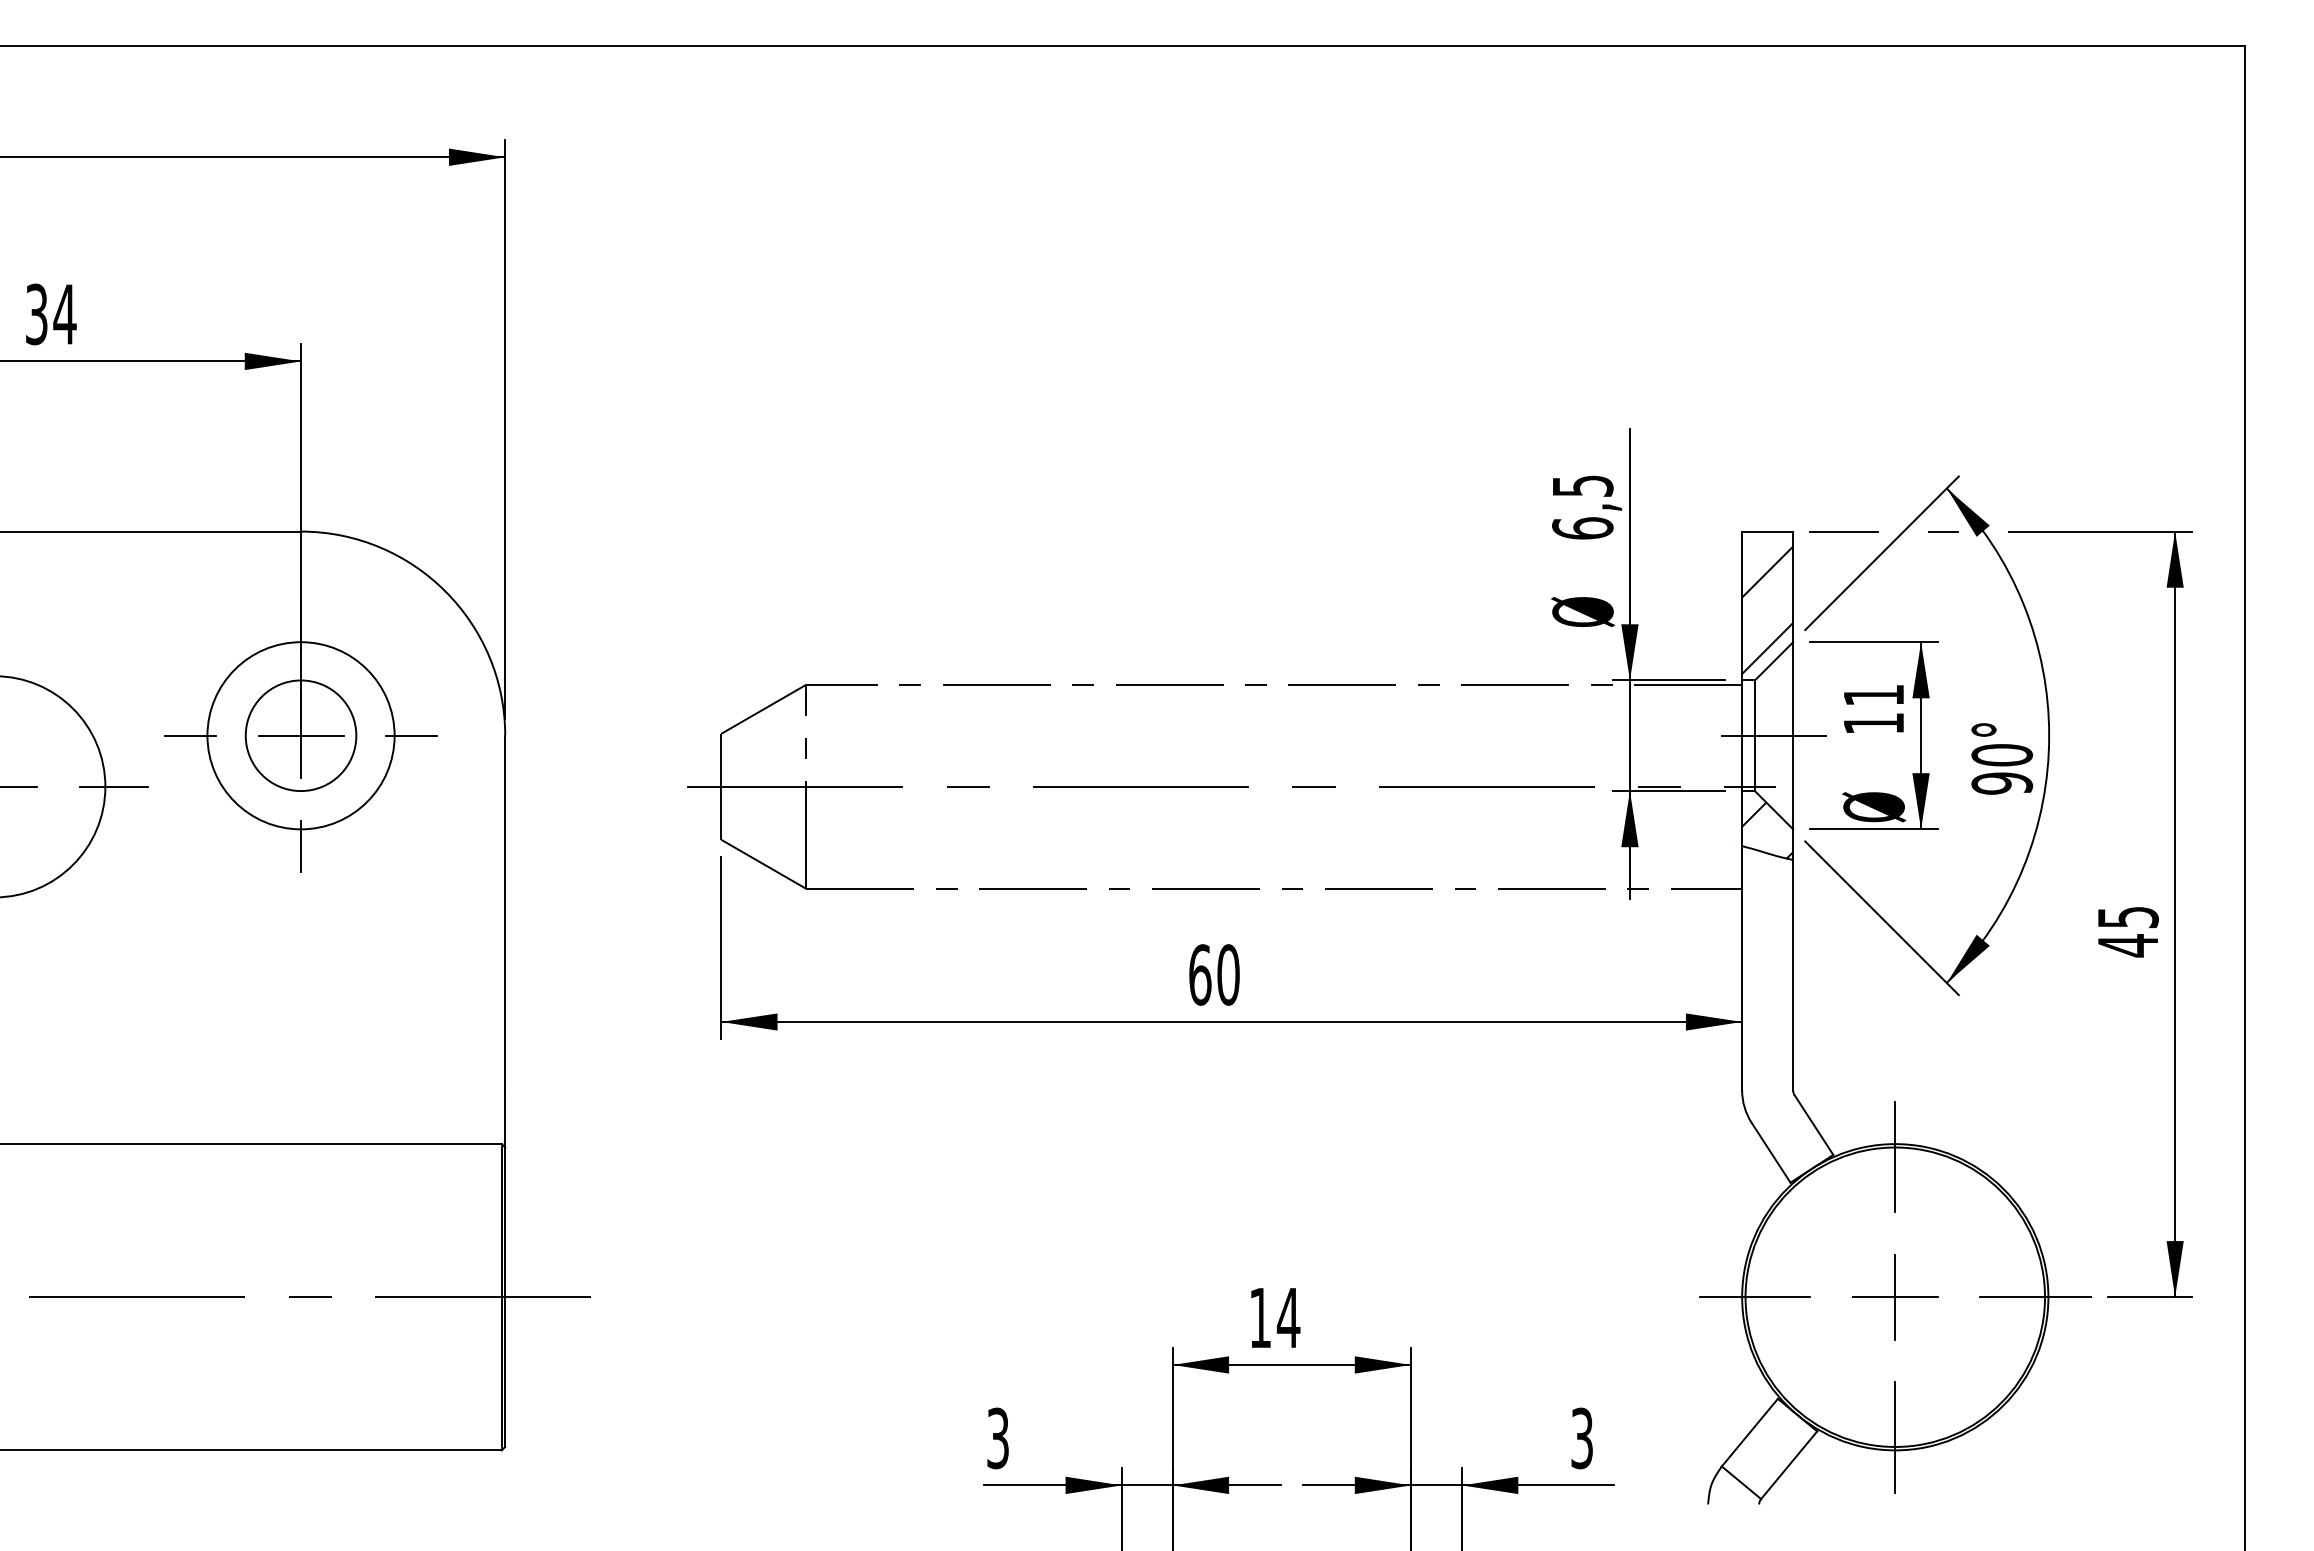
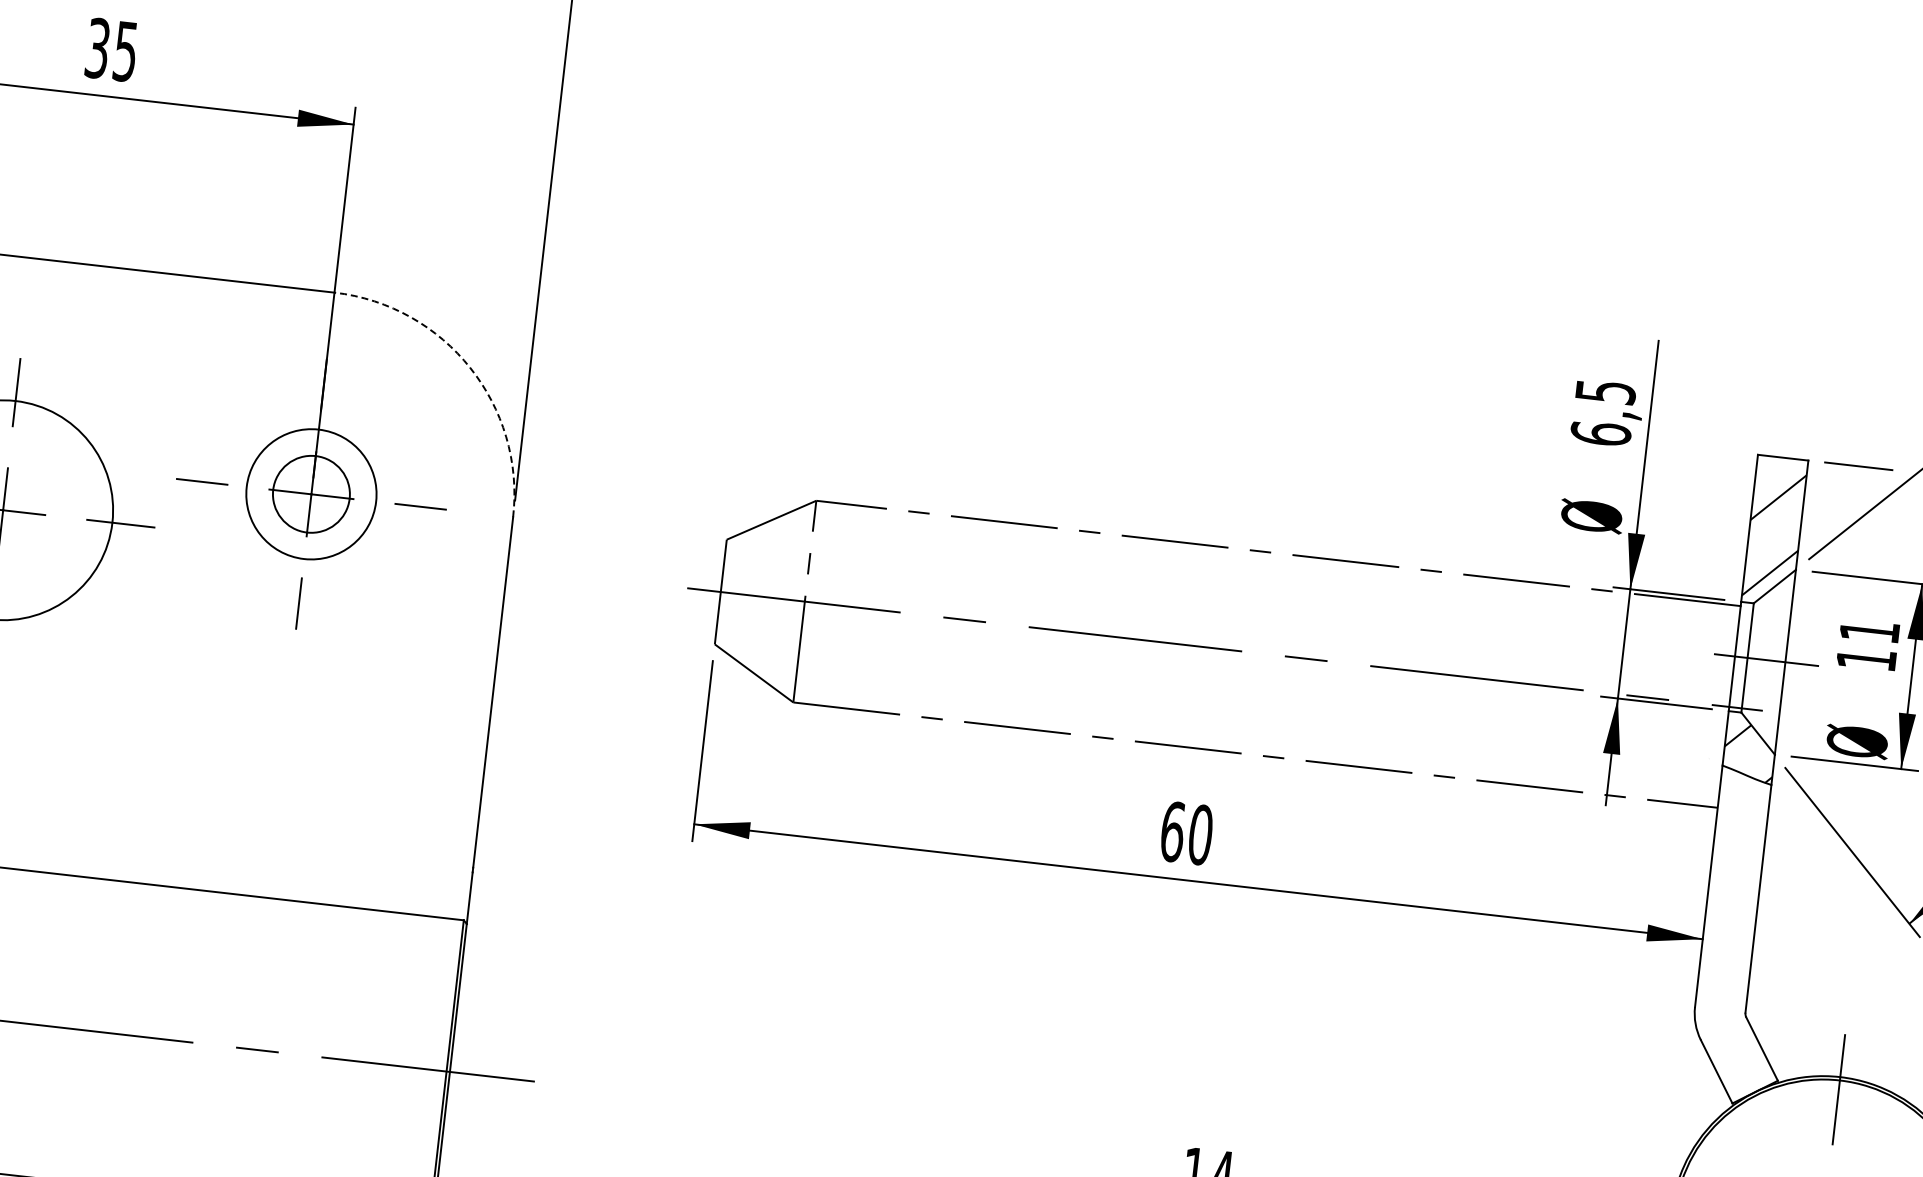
text: (64, 314) -> (125, 51), 34 -> 35
arc: (445, 591) -> (470, 368), solid -> dashed
circle: (300, 735) -> (310, 494), size x0.7
circle: (300, 735) -> (310, 494), size x0.7

